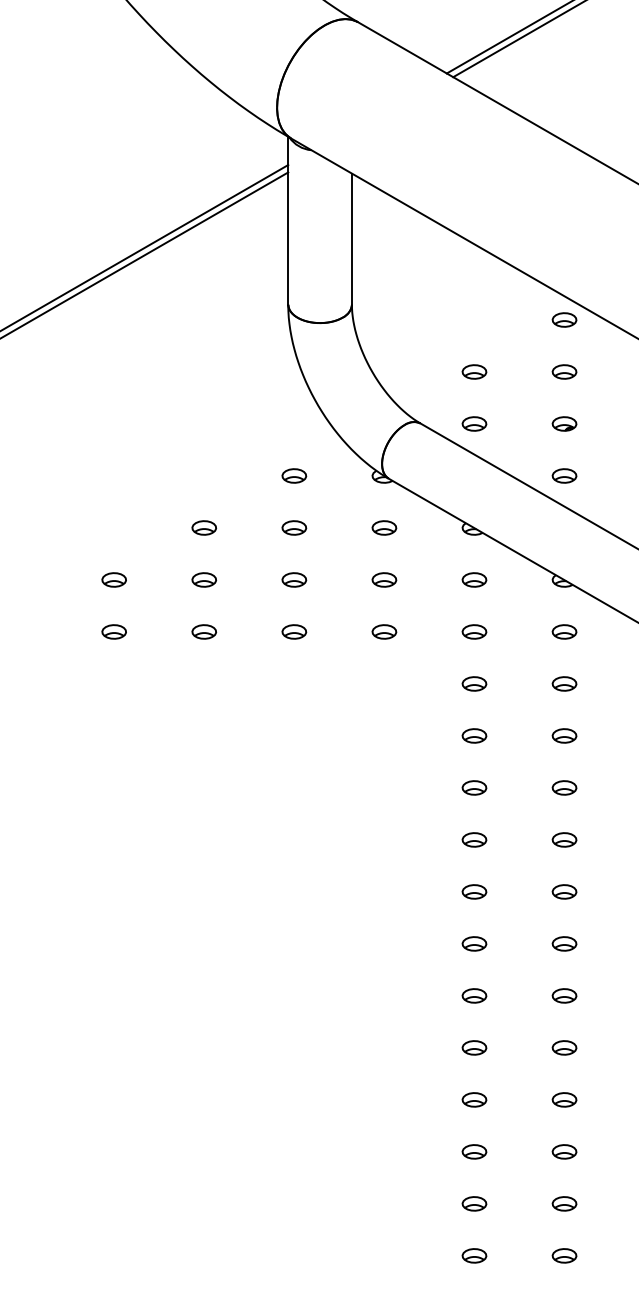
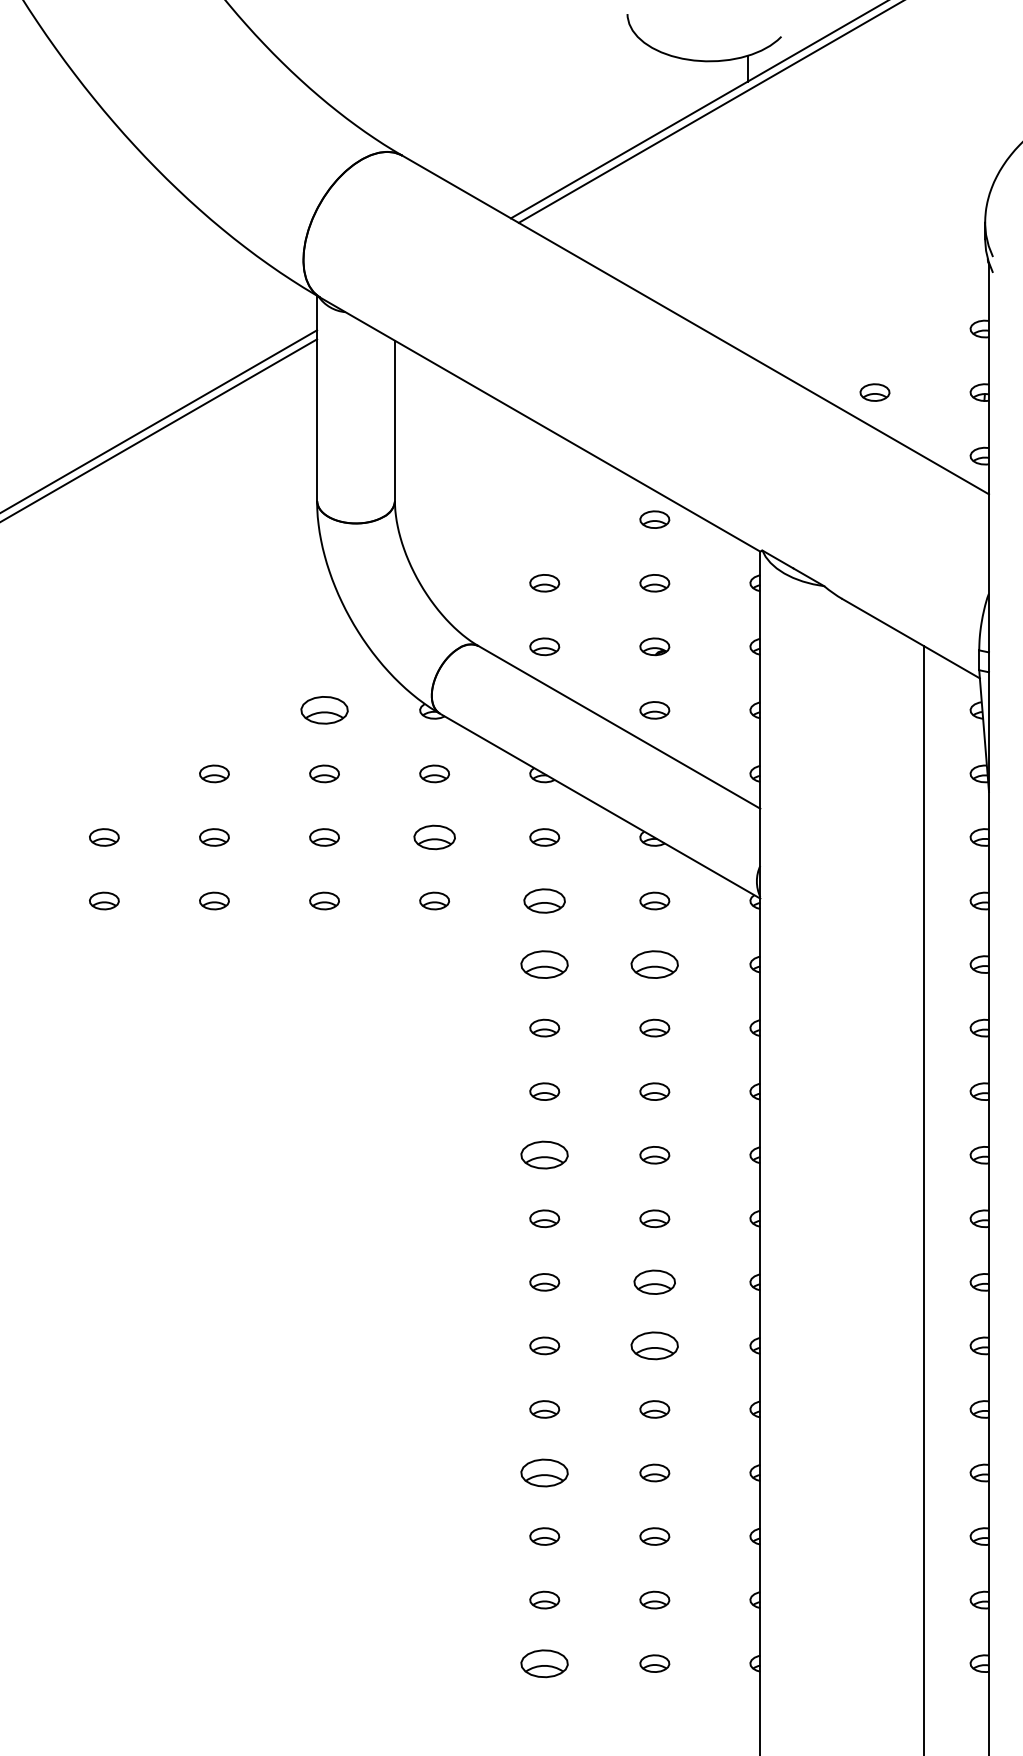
part: (294, 476) -> (324, 710), size x1.6
part: (384, 579) -> (434, 837), size x1.4
part: (474, 631) -> (544, 900), size x1.4
part: (474, 683) -> (544, 964), size x1.6
part: (564, 683) -> (654, 964), size x1.6
part: (474, 840) -> (544, 1155), size x1.6
part: (564, 944) -> (654, 1282), size x1.4
part: (564, 995) -> (654, 1345), size x1.6
part: (474, 1099) -> (544, 1472), size x1.6
part: (474, 1255) -> (544, 1663), size x1.6

